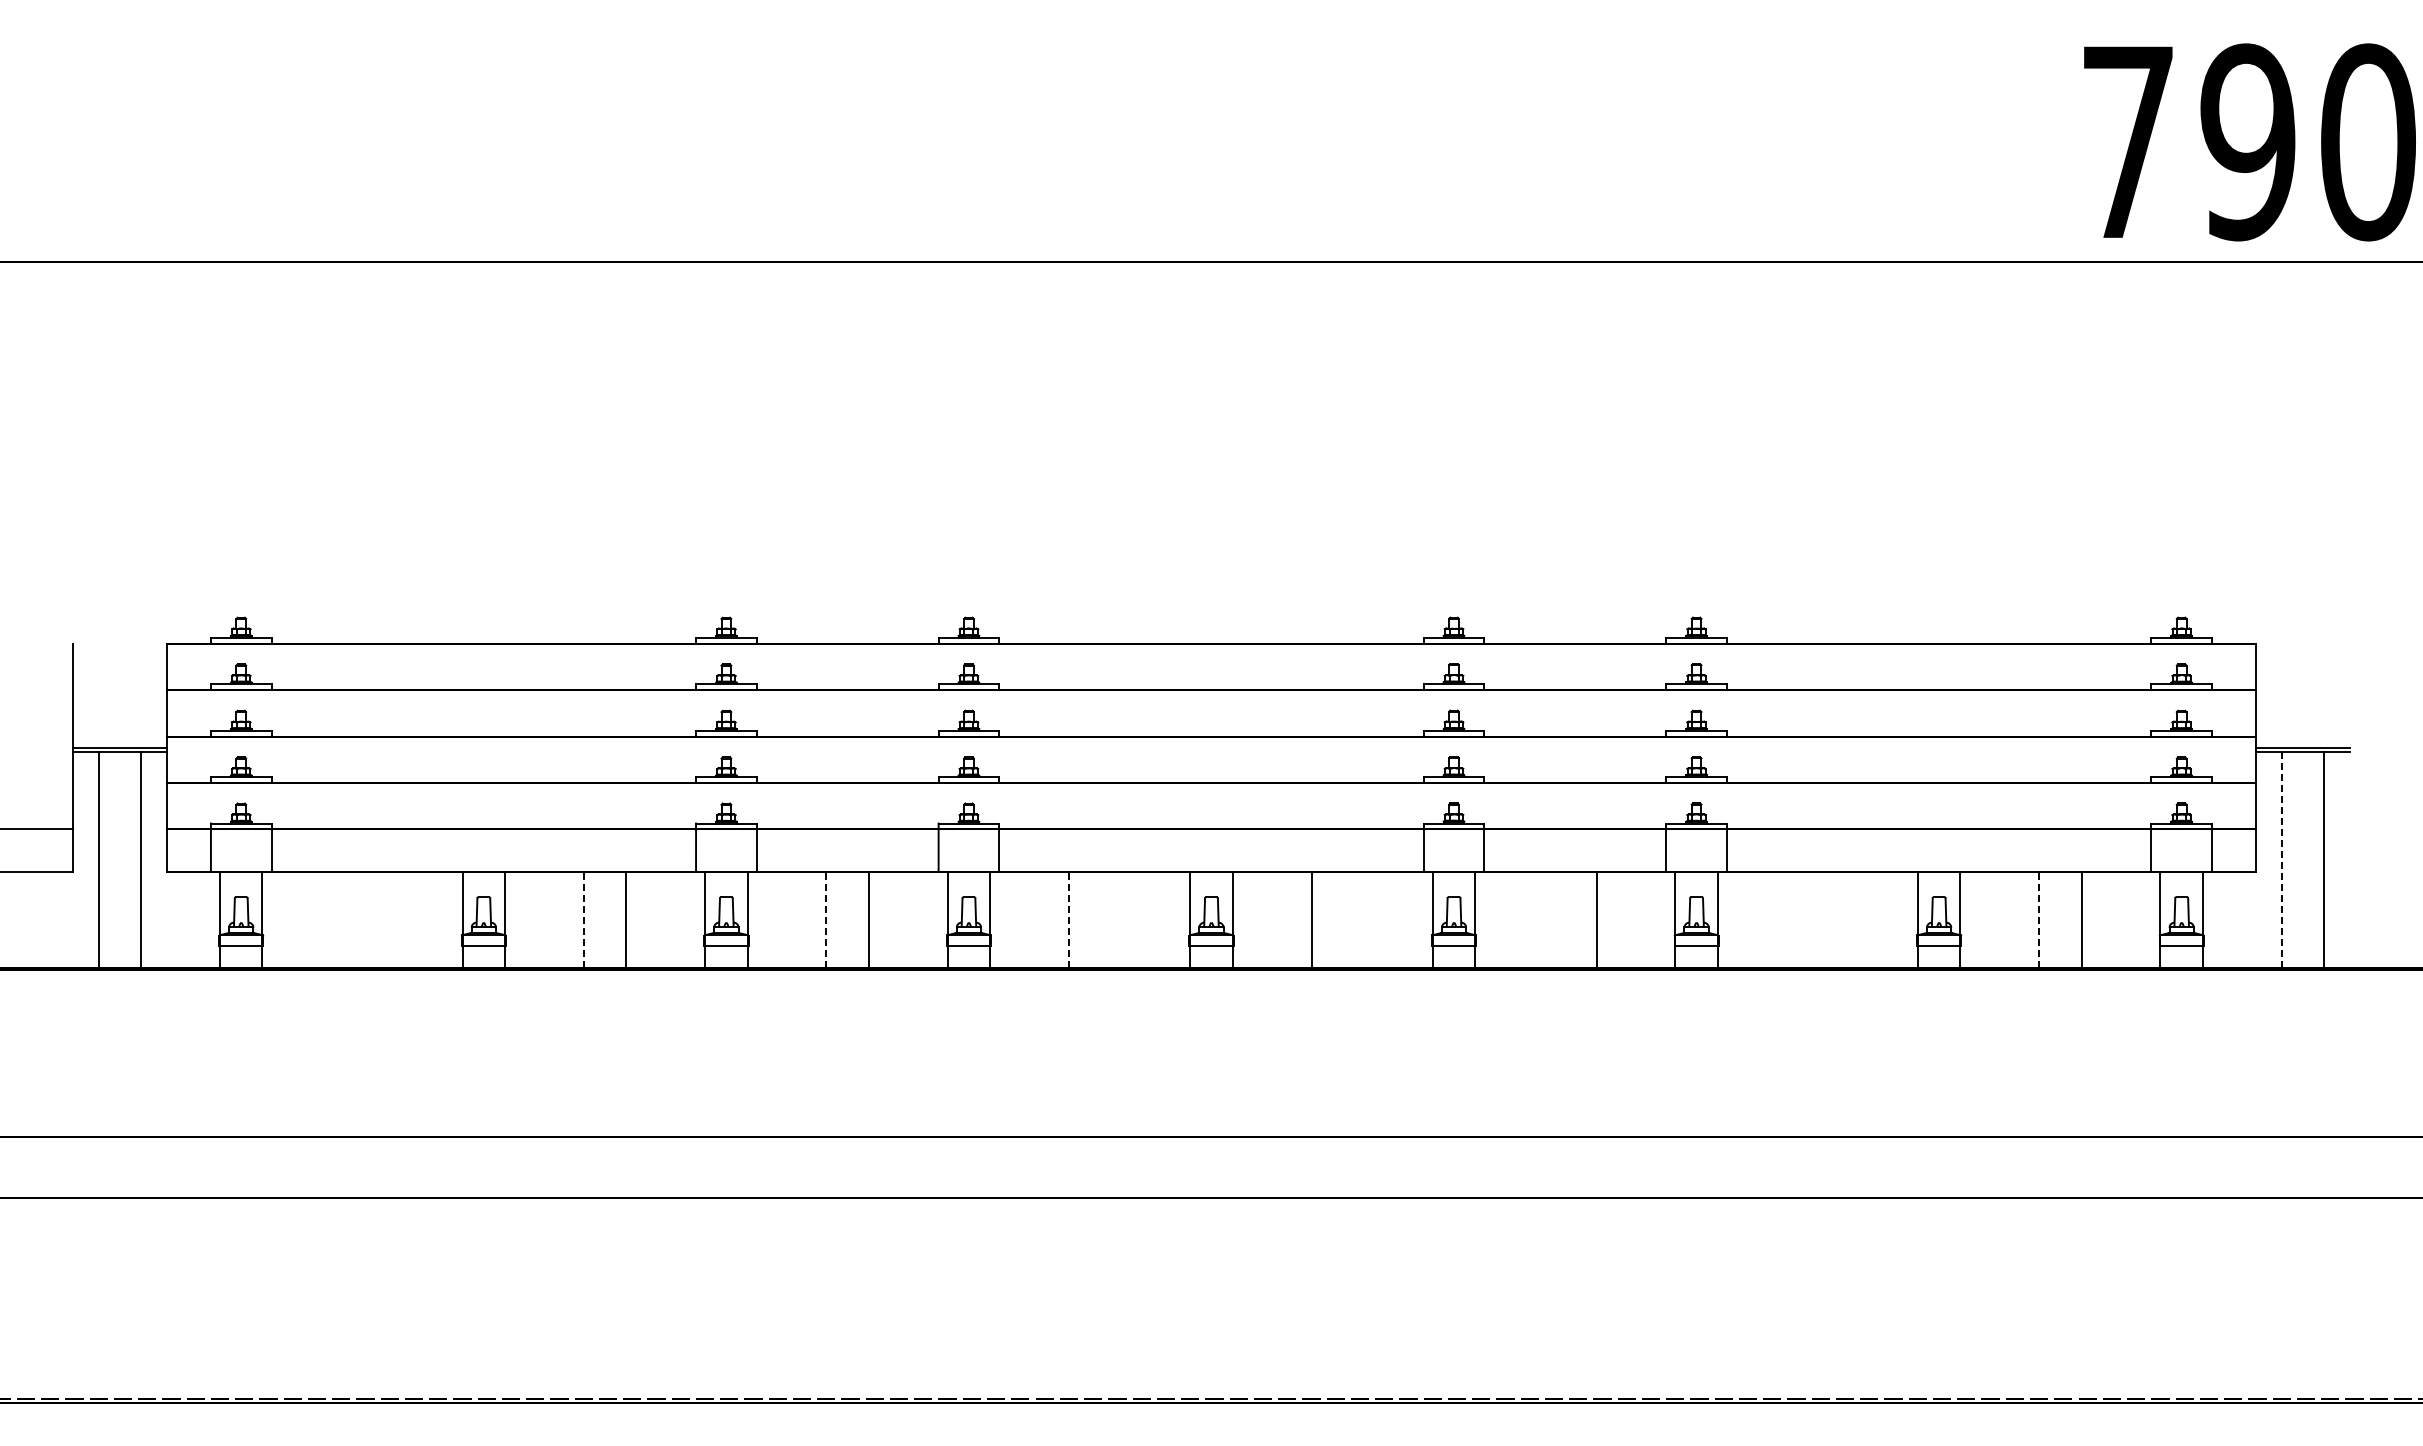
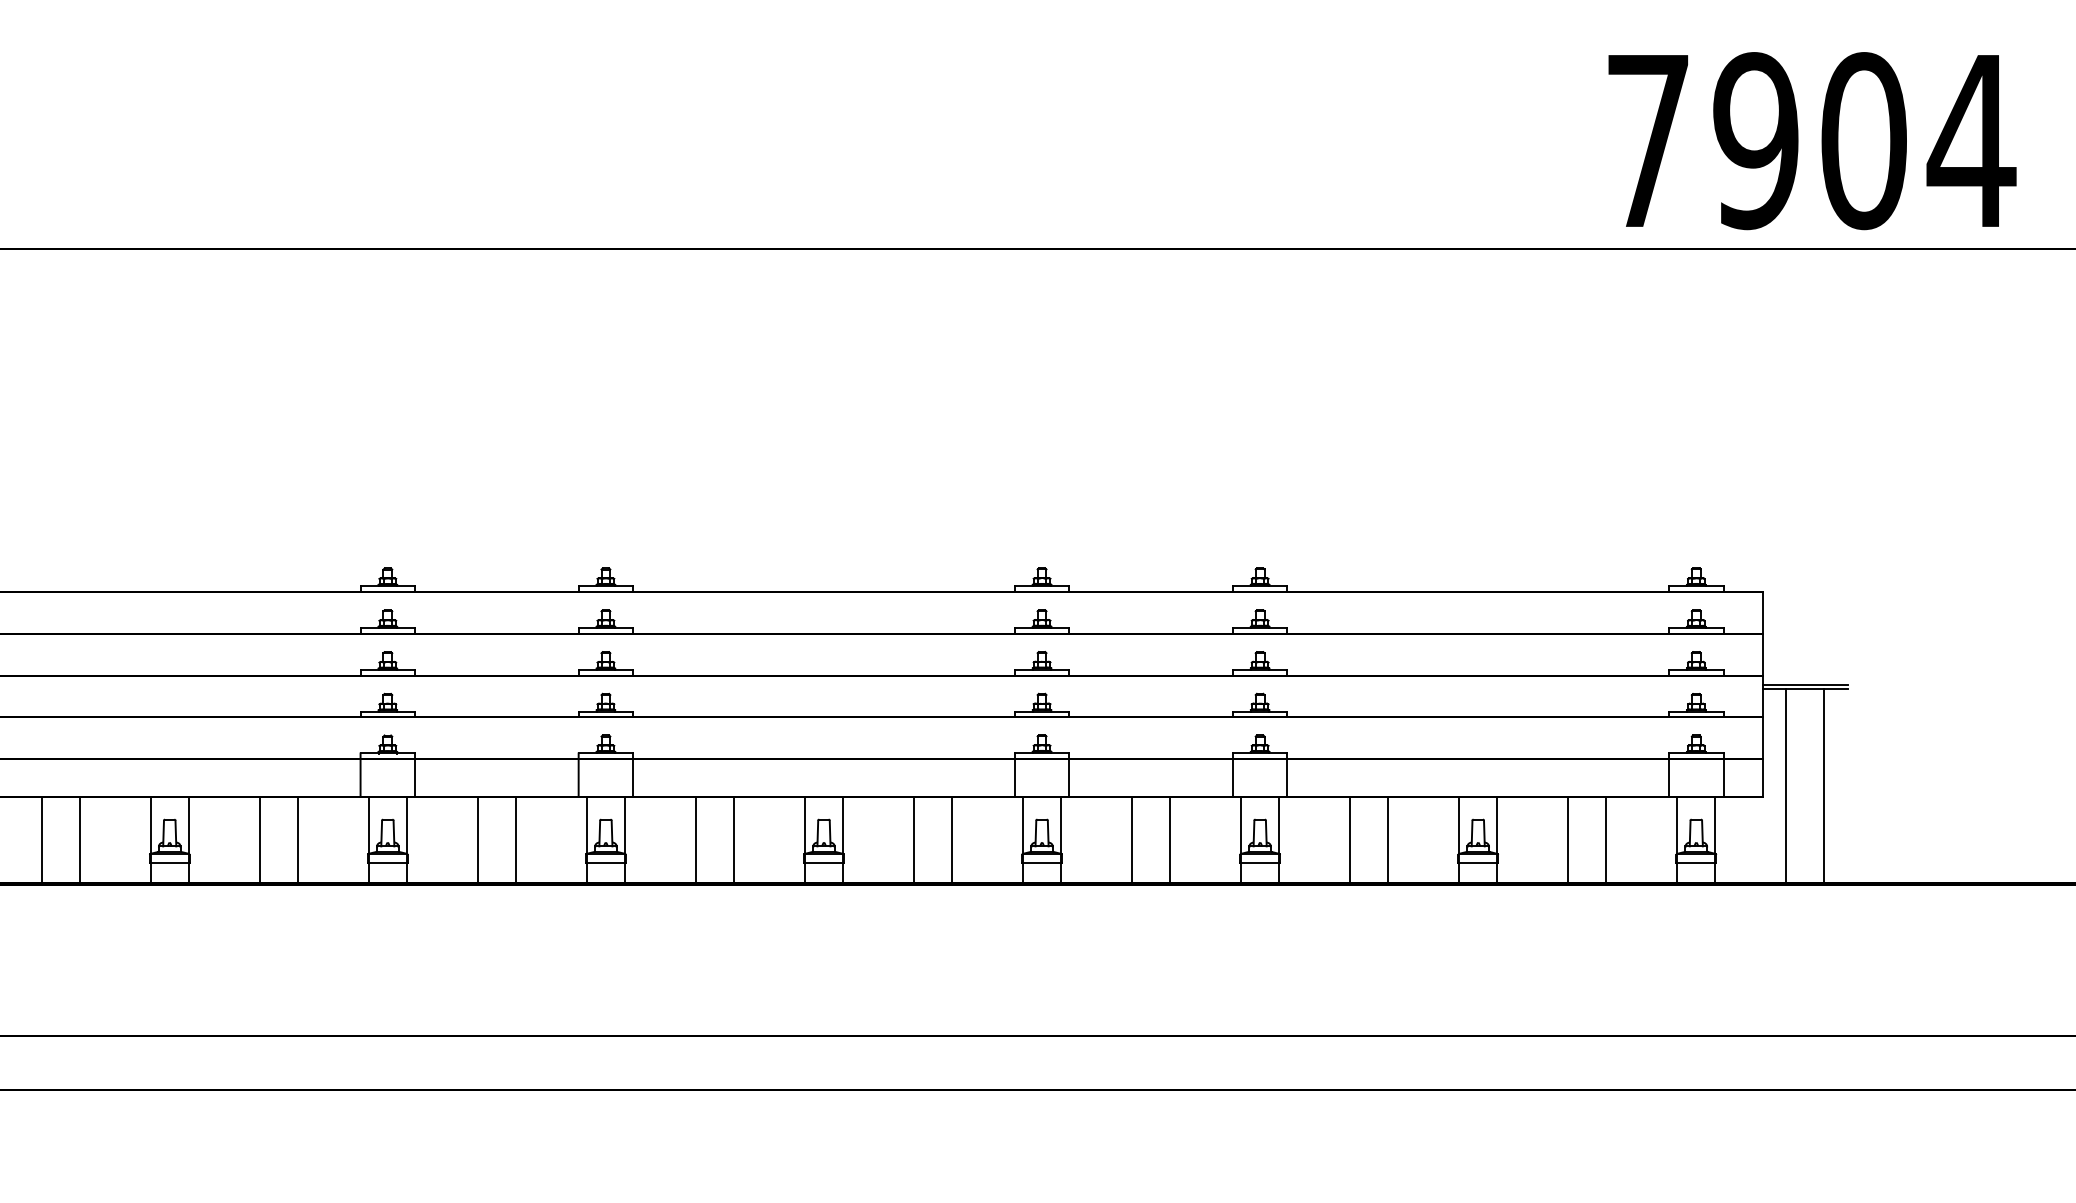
line: (2281, 859) -> (1786, 785), dashed -> solid
line: (341, 919) -> (41, 839), added
line: (383, 919) -> (79, 839), added
line: (583, 919) -> (259, 839), dashed -> solid
line: (826, 919) -> (477, 839), dashed -> solid
line: (1069, 919) -> (696, 839), dashed -> solid
line: (1111, 919) -> (734, 839), added
line: (1353, 919) -> (951, 839), added
line: (1554, 919) -> (1132, 839), added
line: (1796, 919) -> (1349, 839), added
line: (1839, 919) -> (1388, 839), added
line: (2039, 919) -> (1568, 839), dashed -> solid

